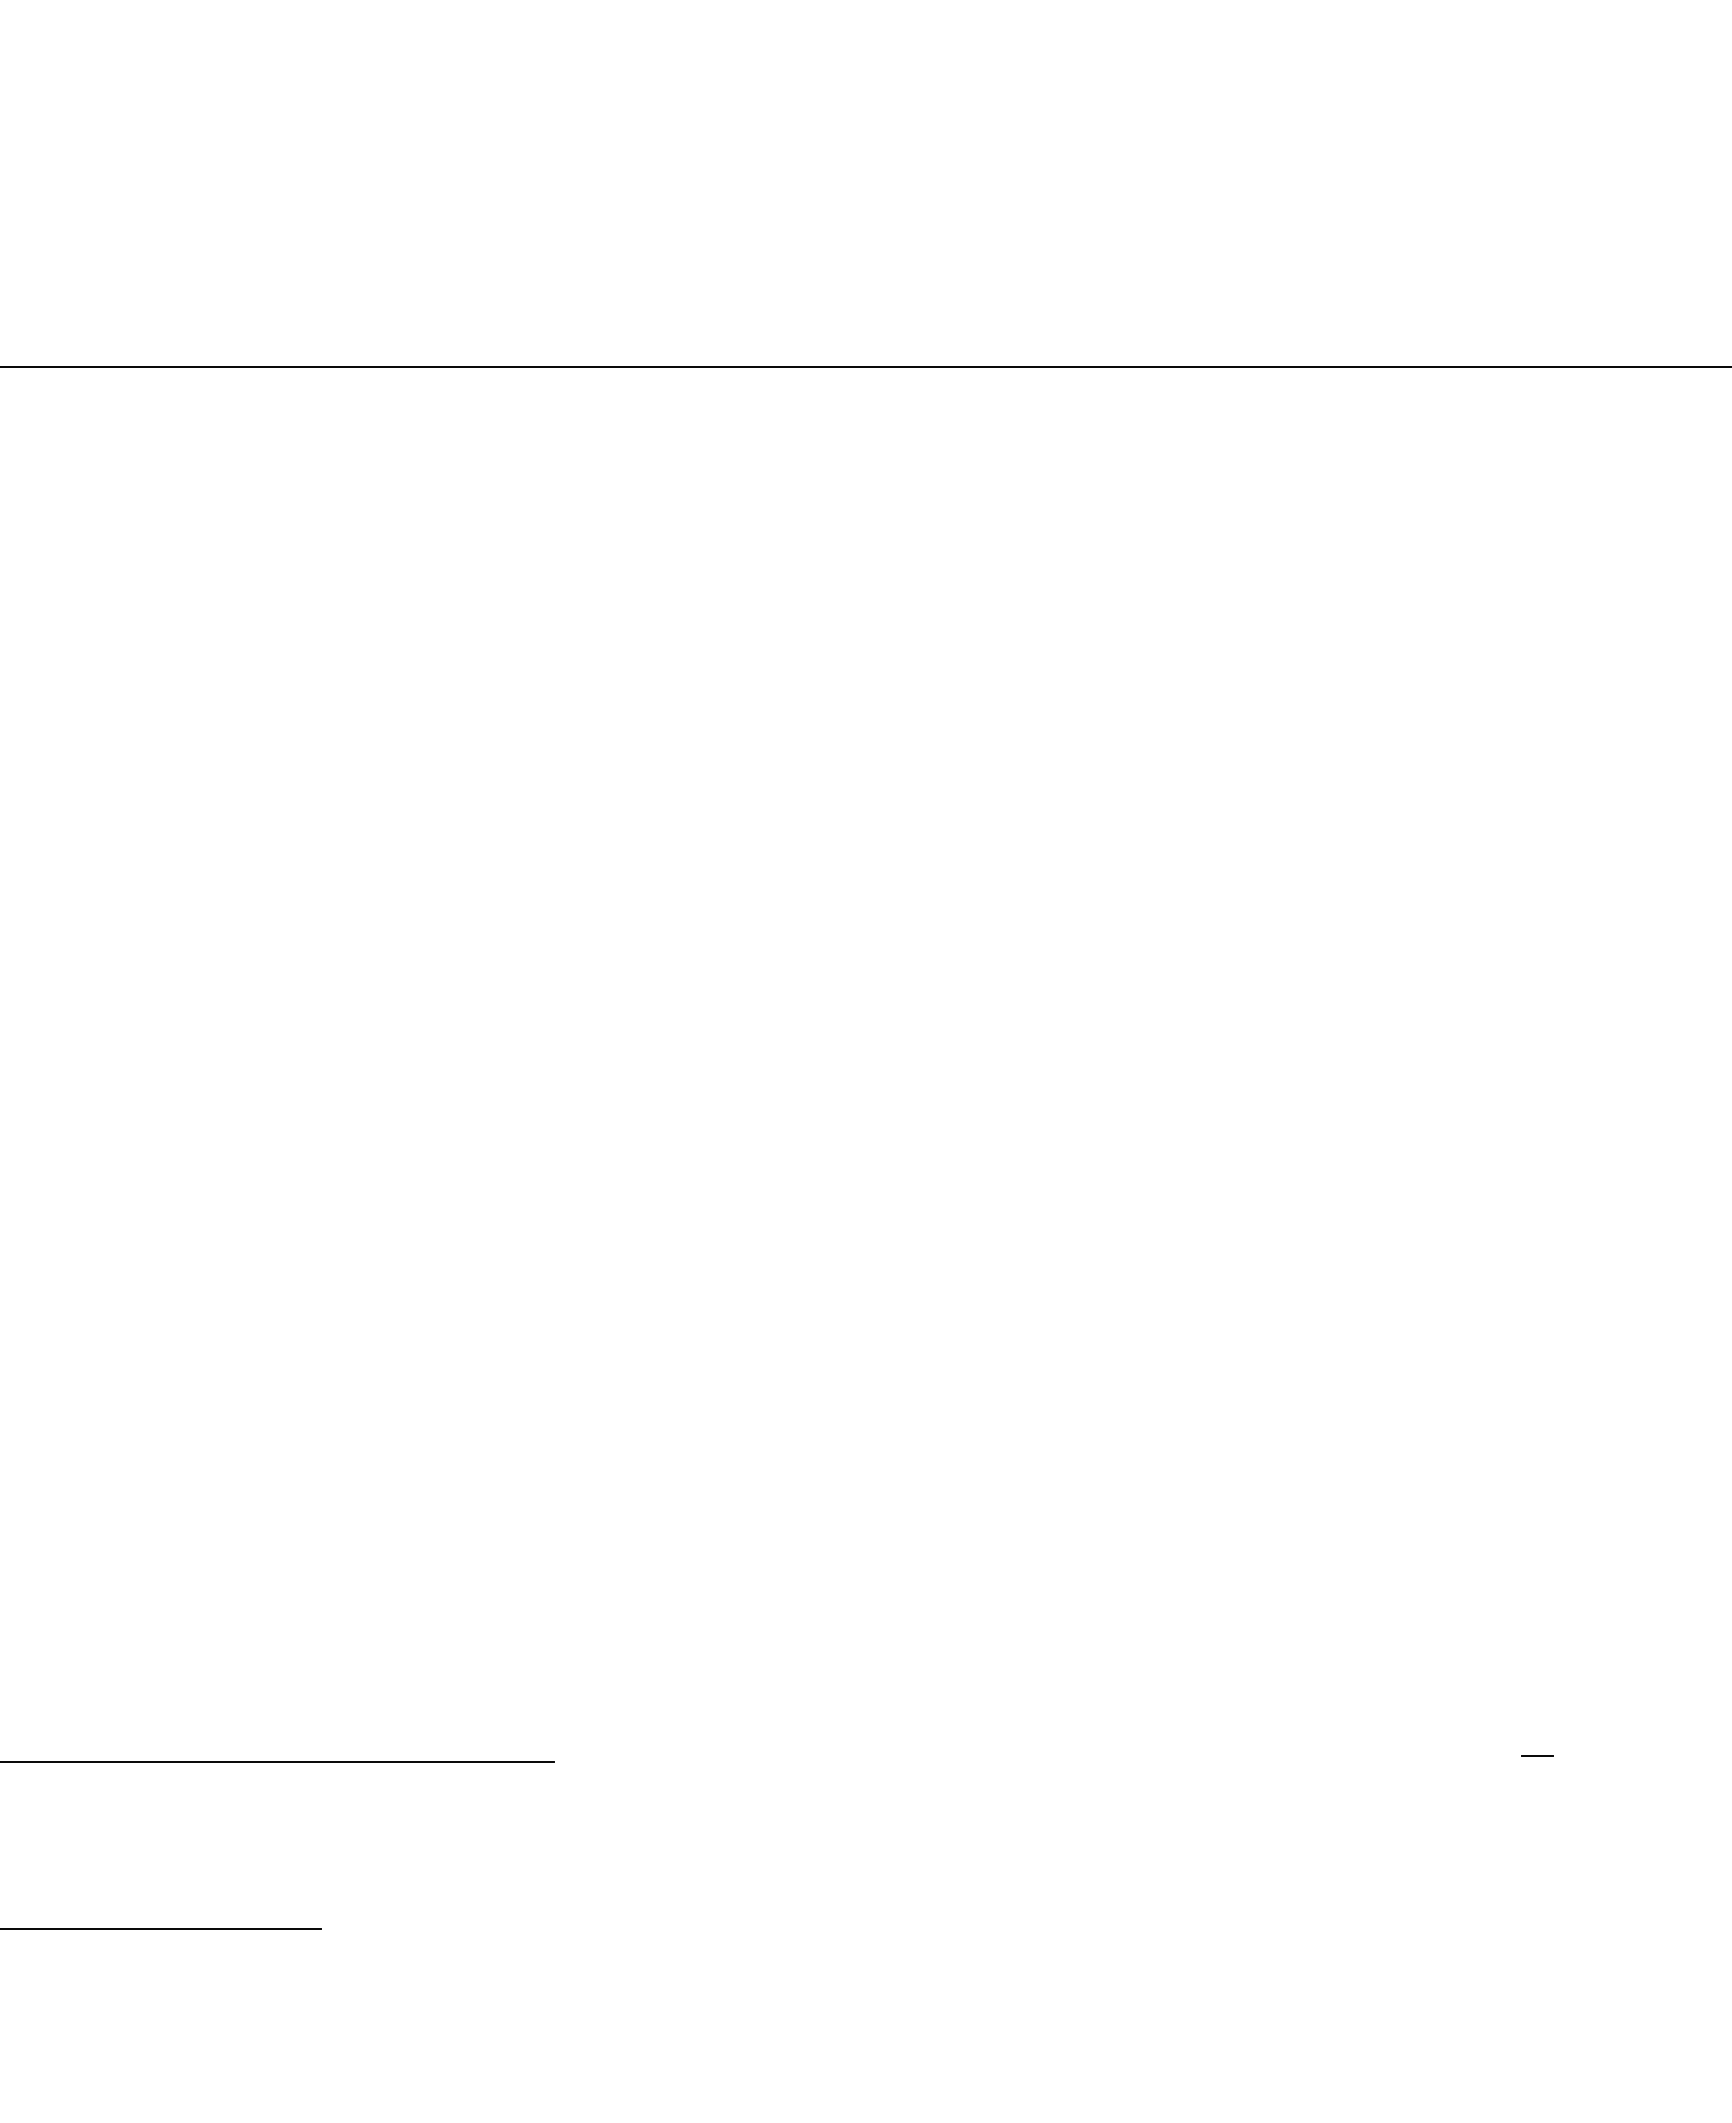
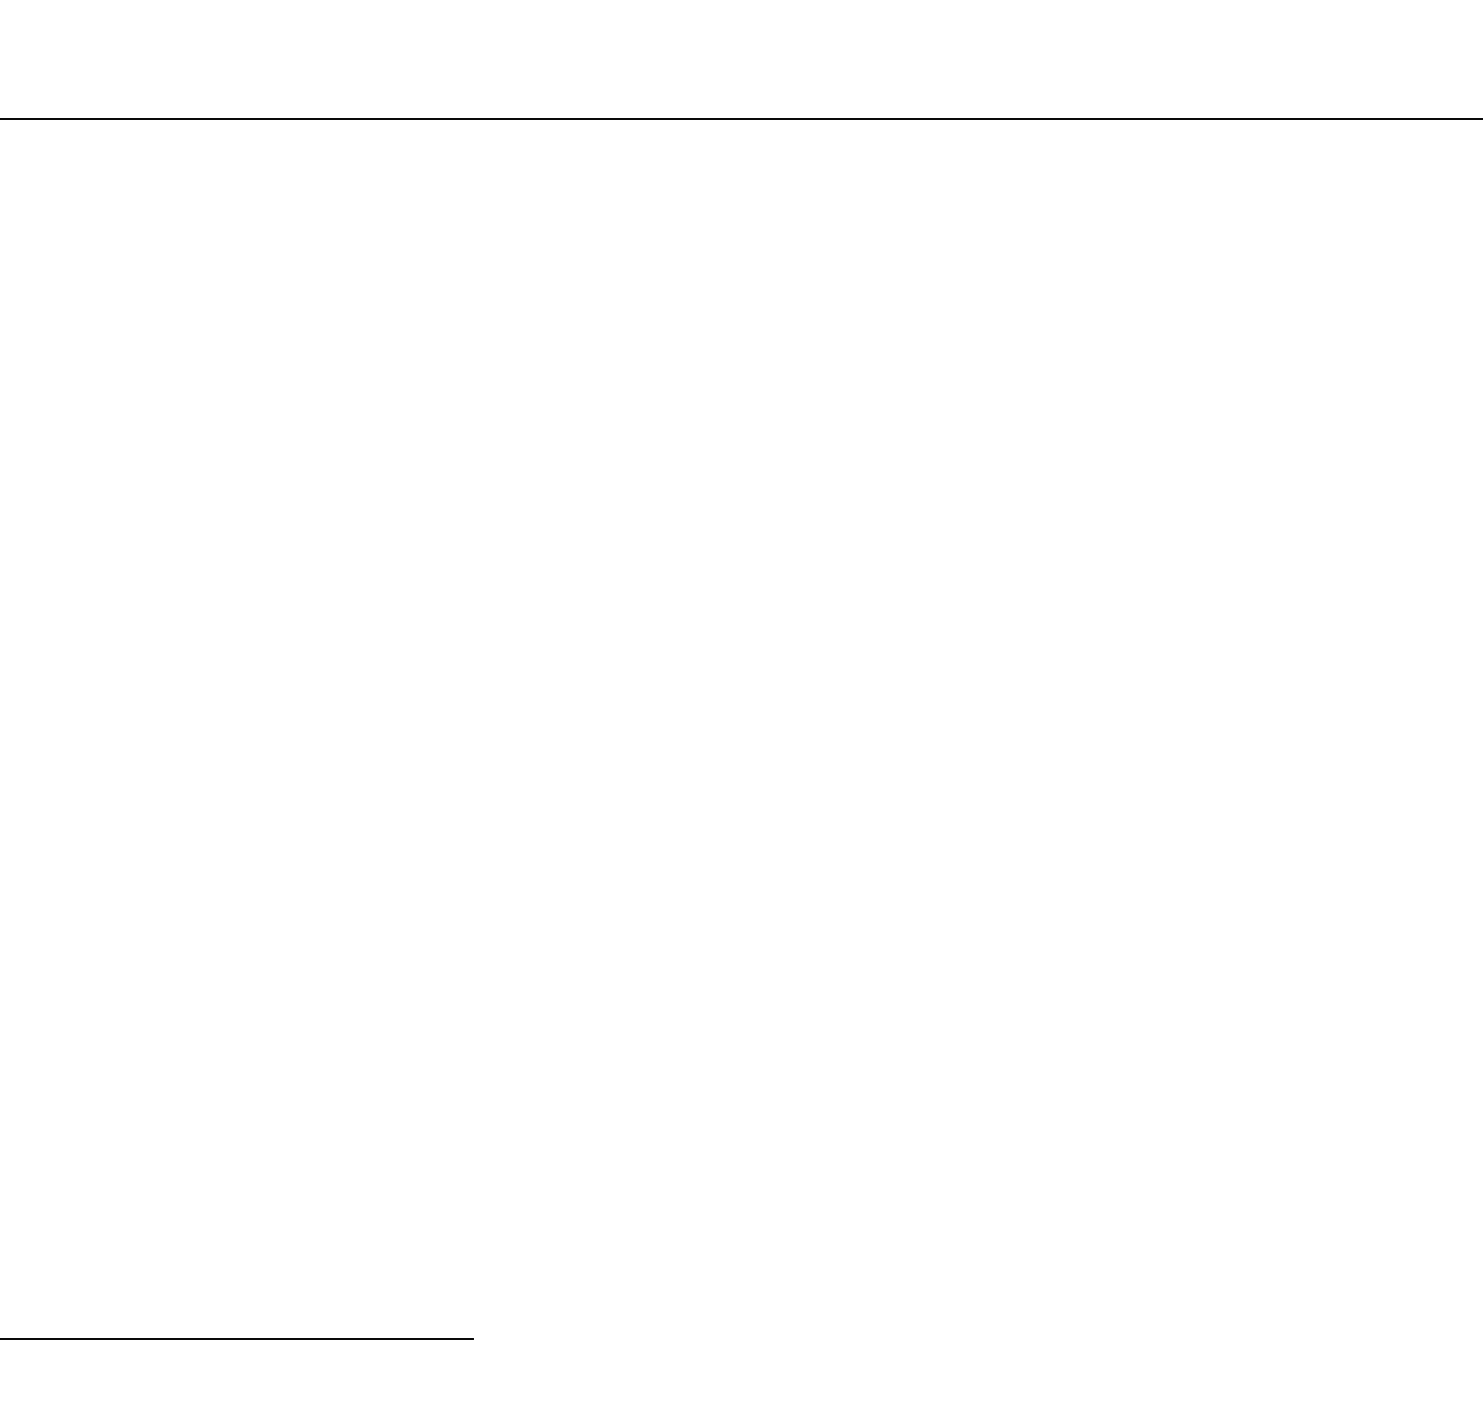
line: (1537, 1755) -> (1332, 1332), removed

